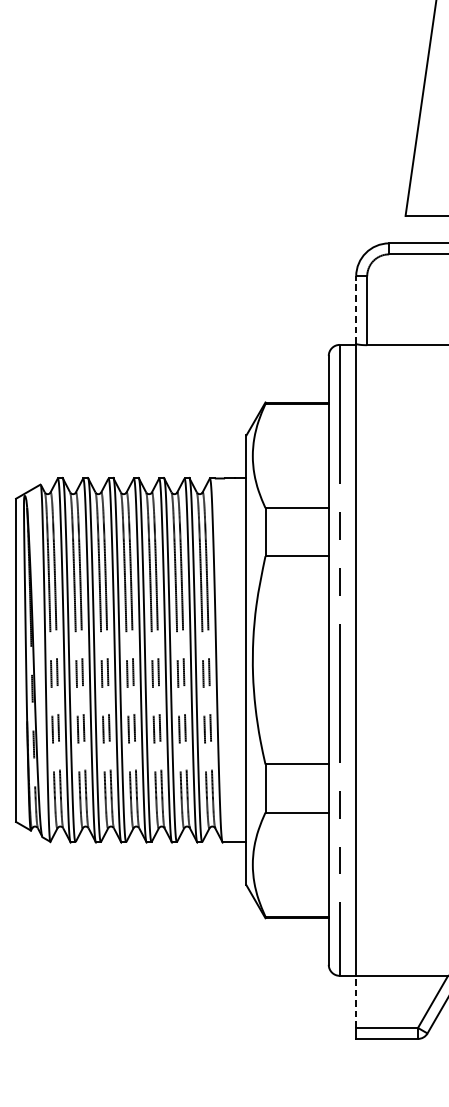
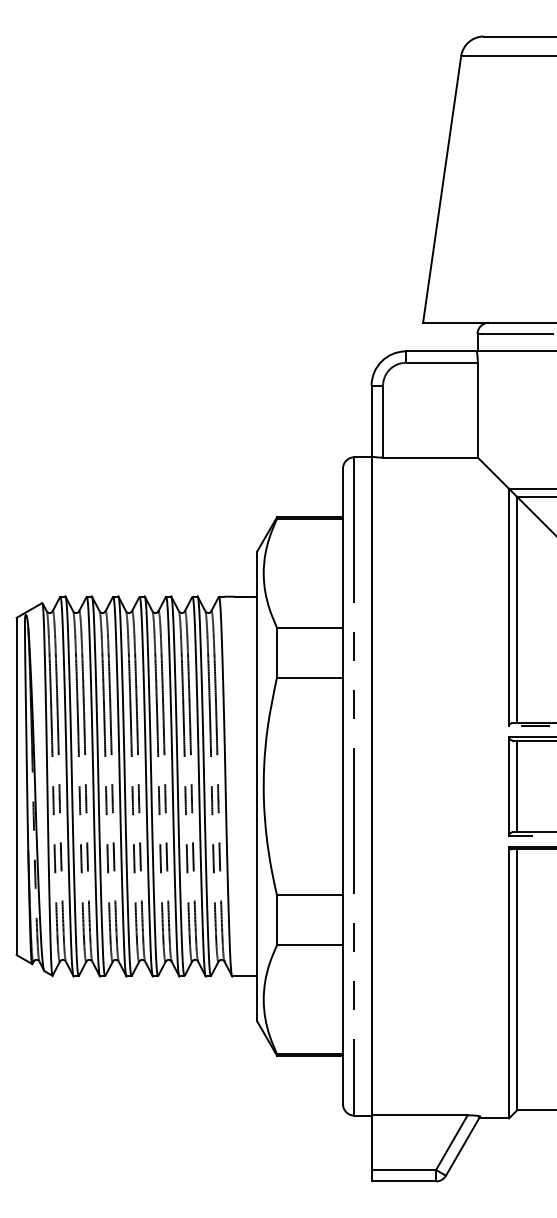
line: (356, 309) -> (371, 420), dashed -> solid
line: (356, 1001) -> (371, 1142), dashed -> solid

